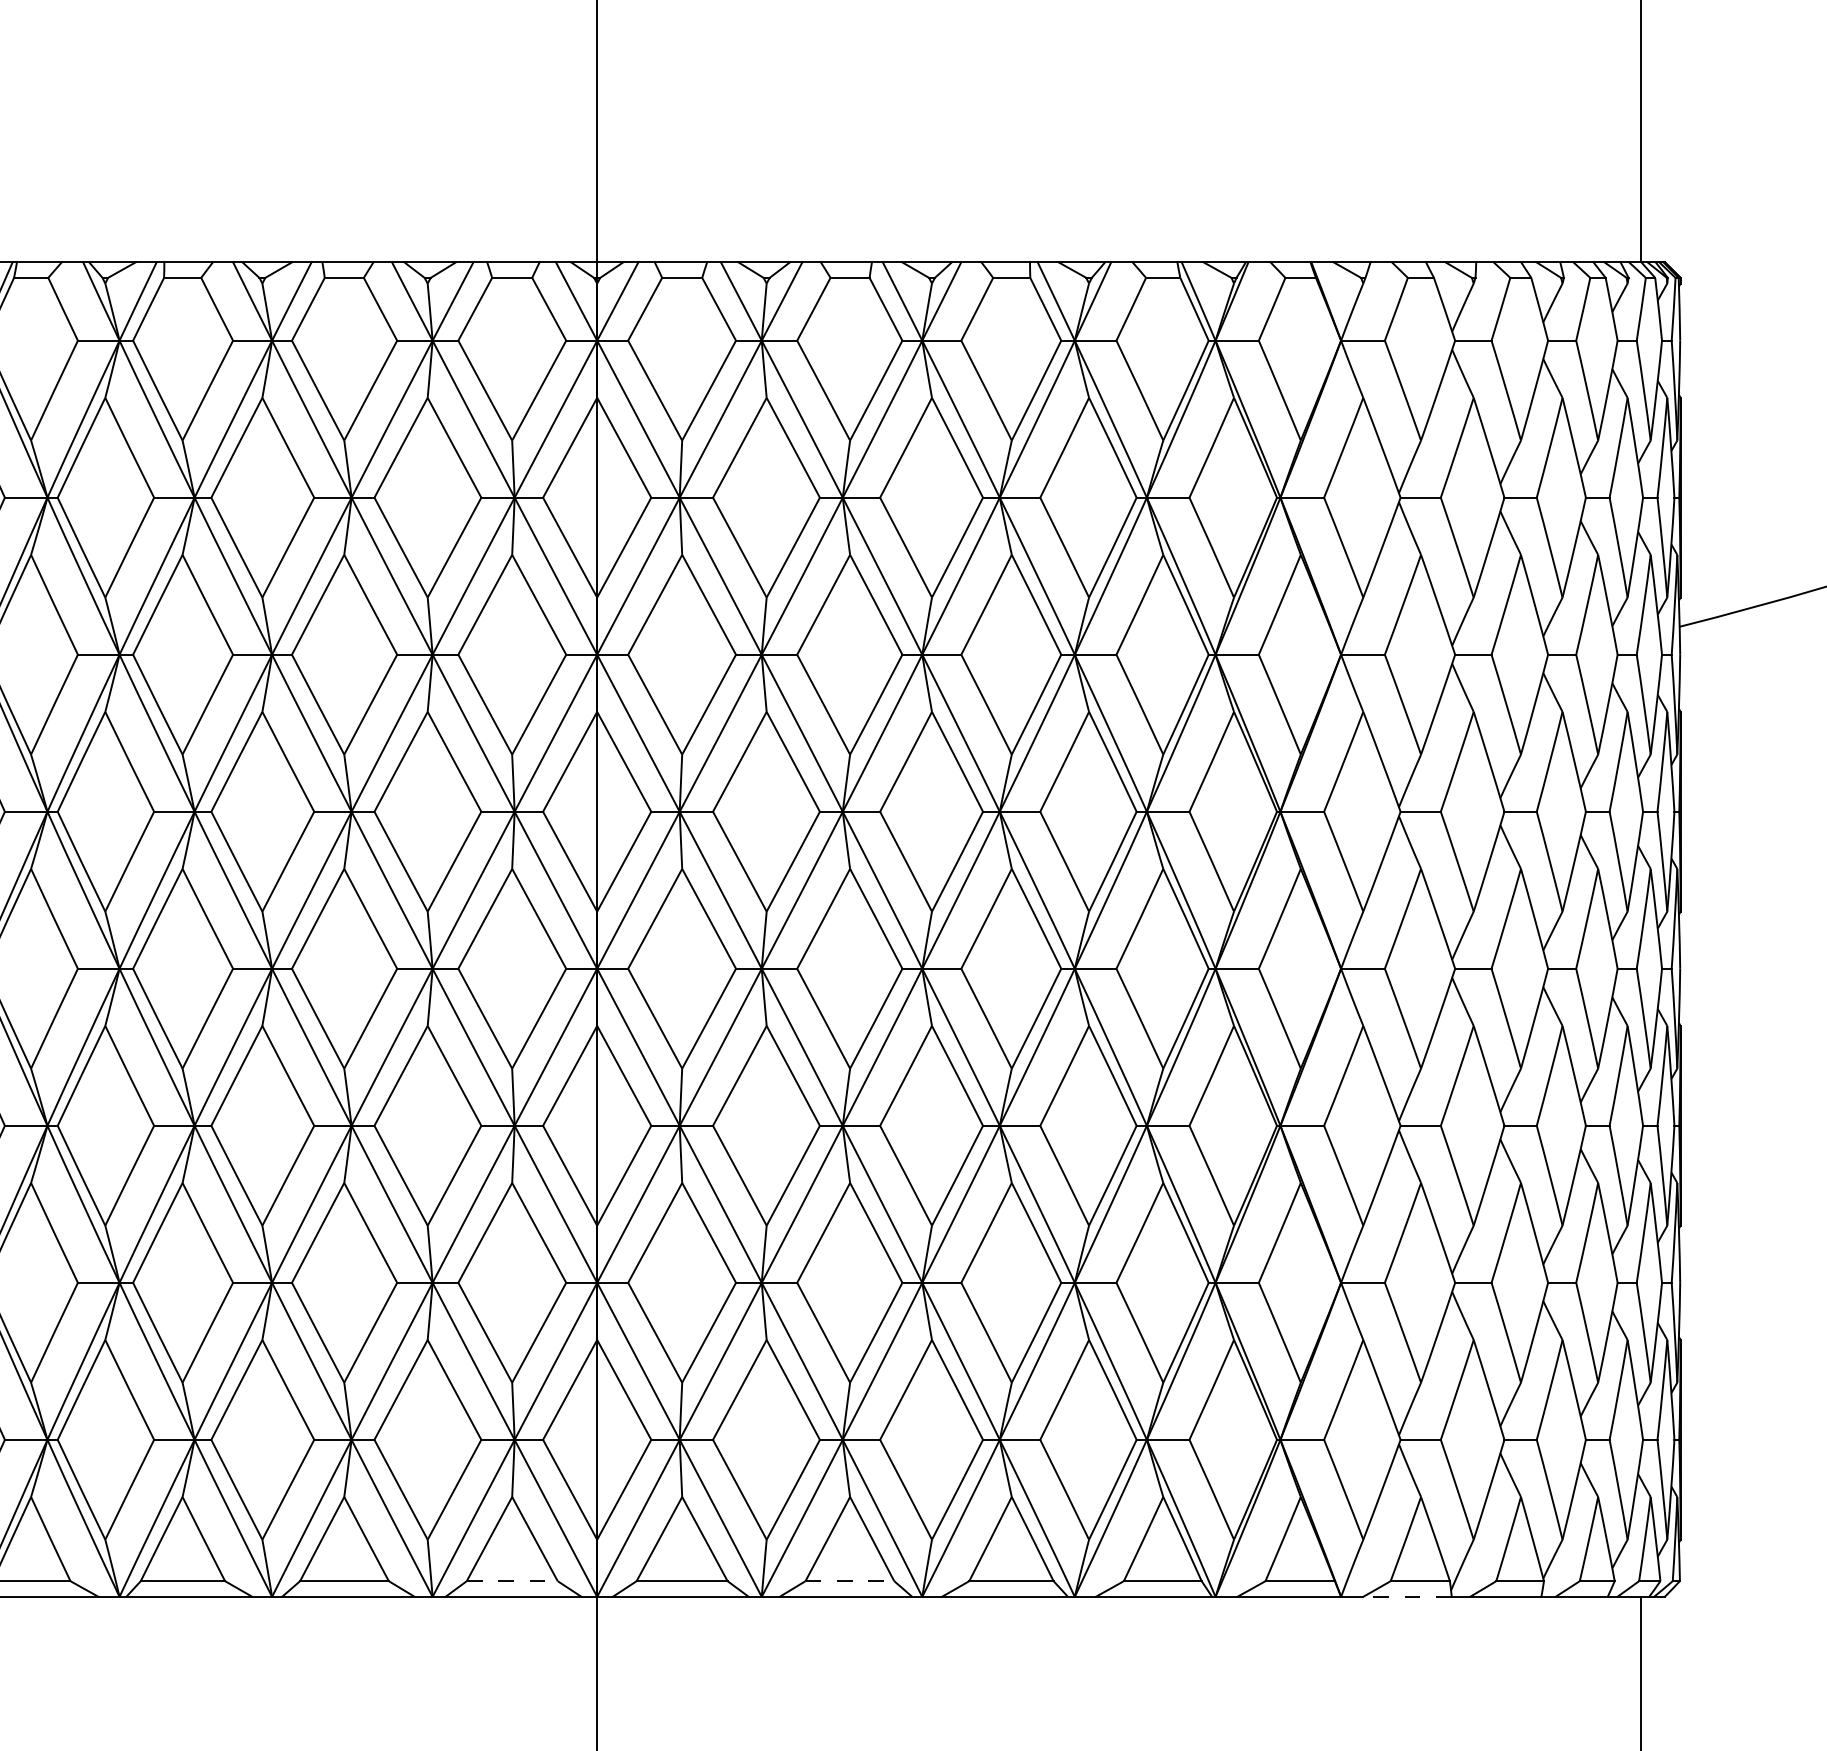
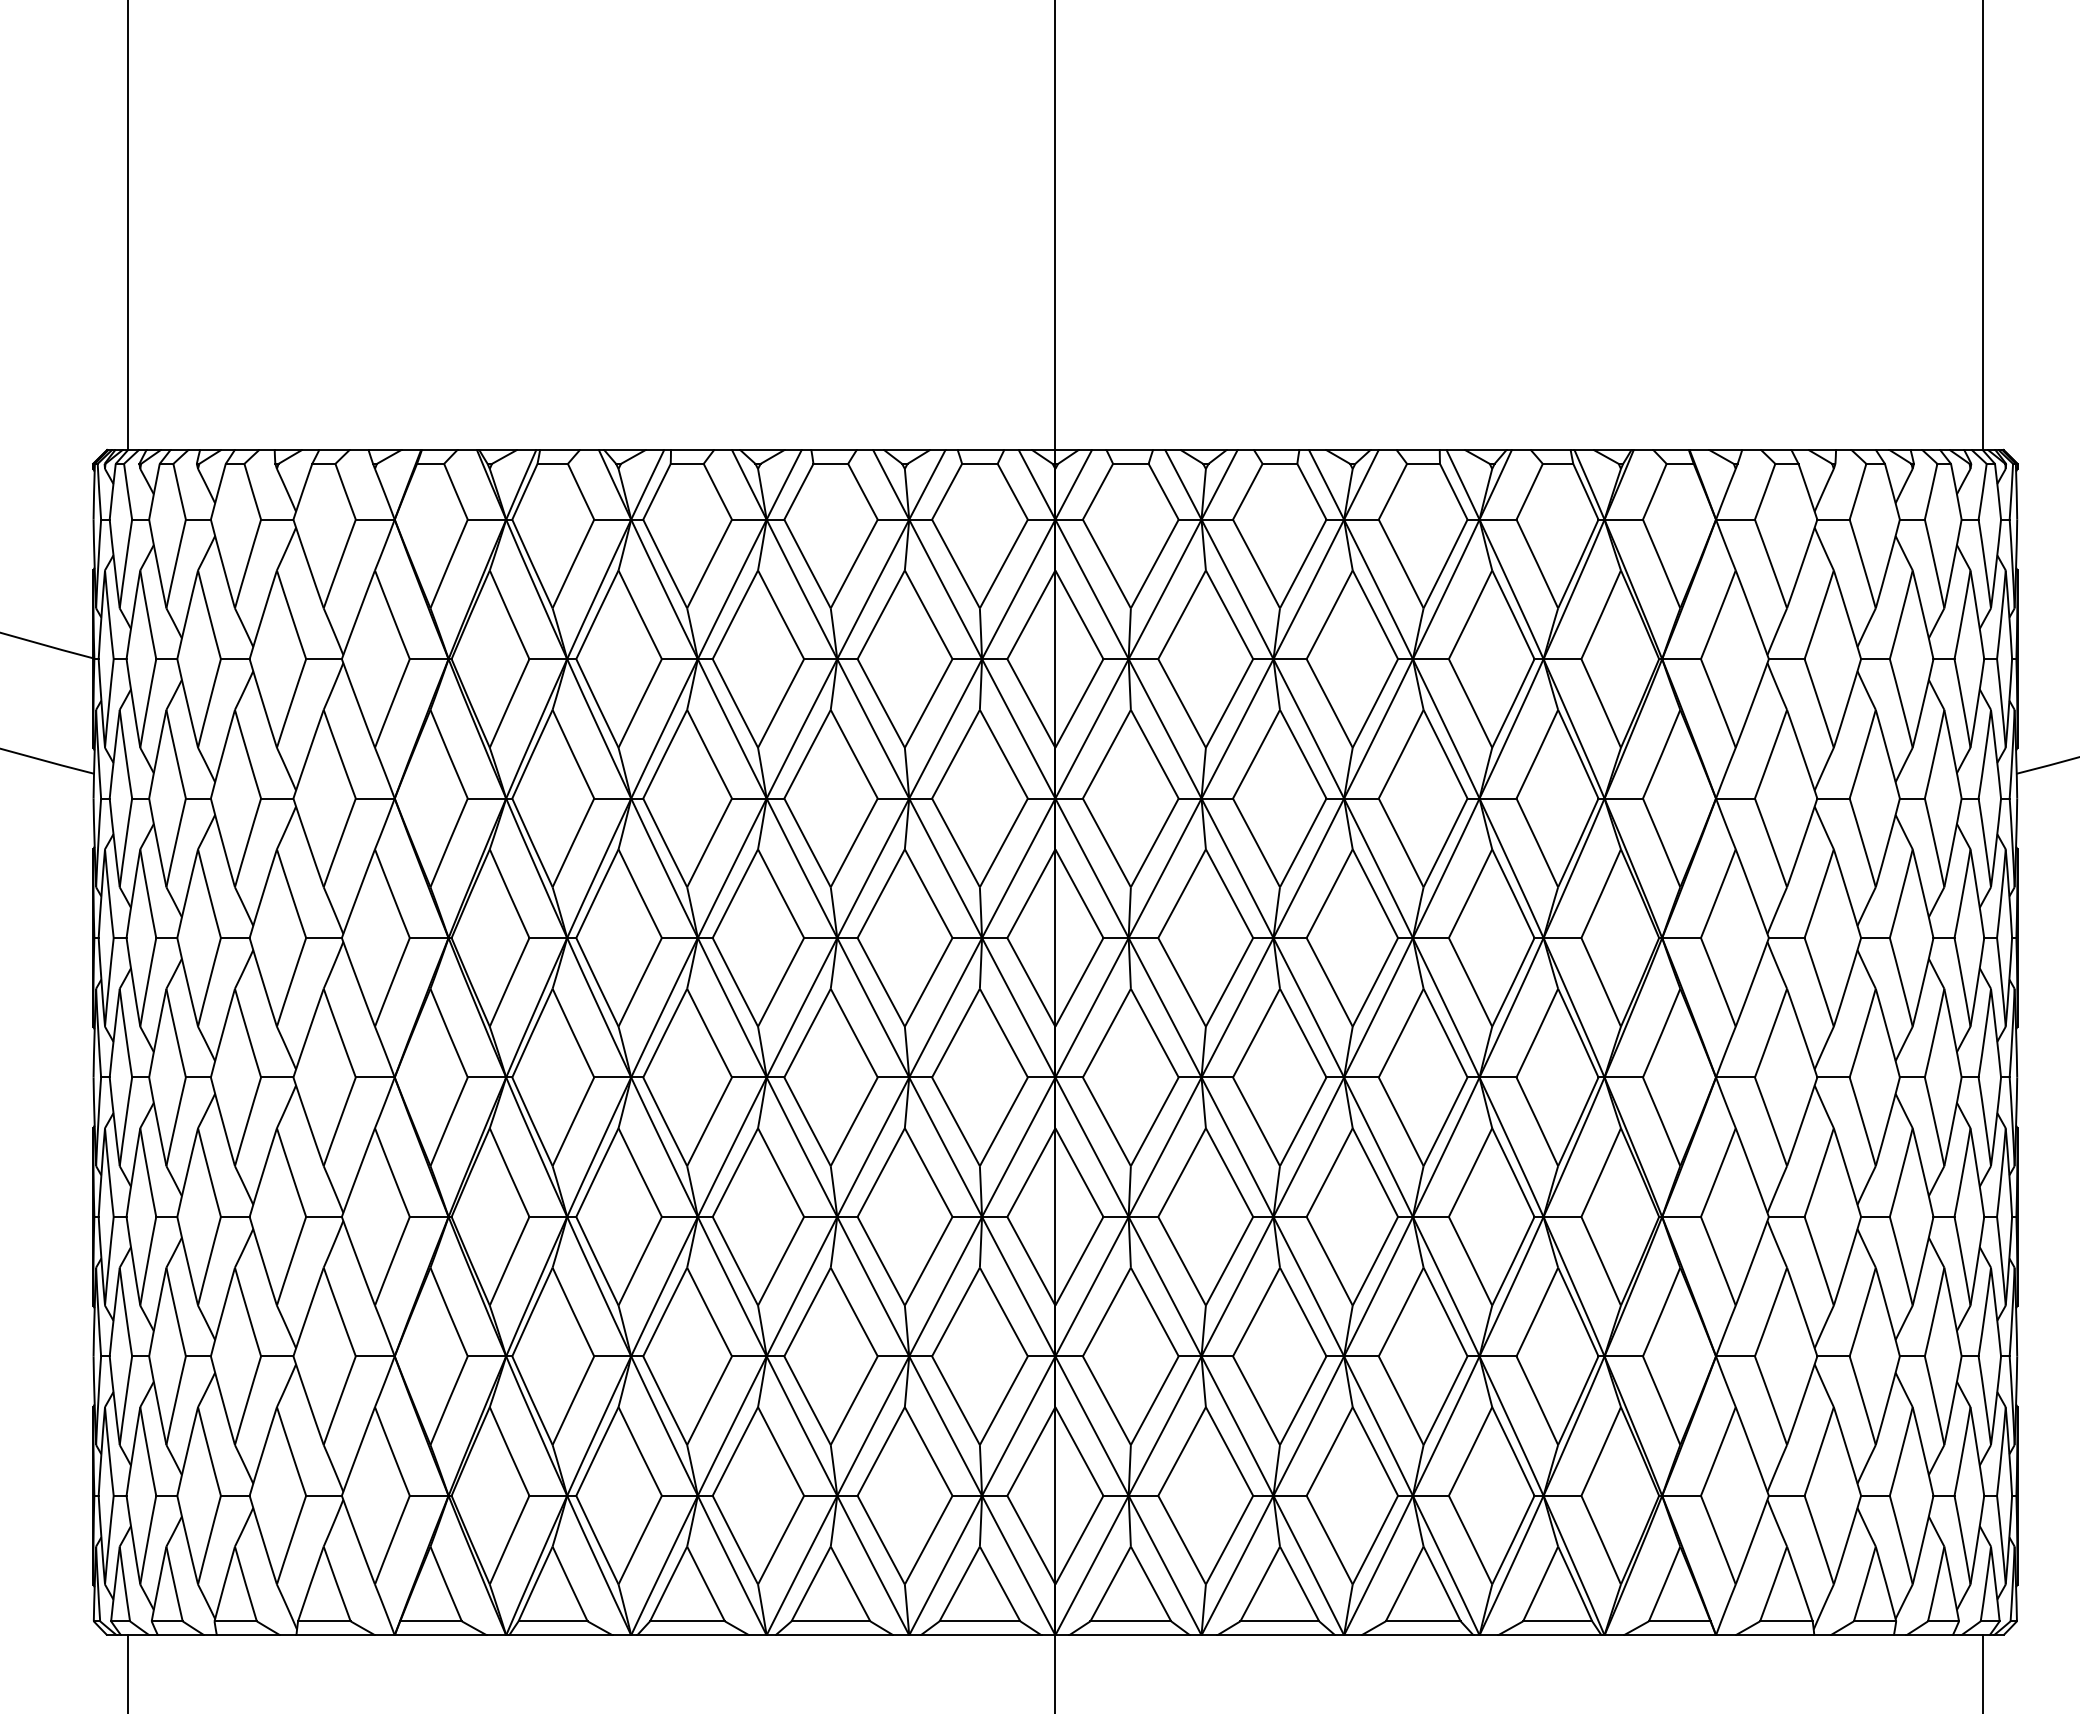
line: (512, 1581) -> (980, 1621), dashed -> solid
line: (850, 1581) -> (1280, 1621), dashed -> solid
line: (1406, 1597) -> (1774, 1635), dashed -> solid

